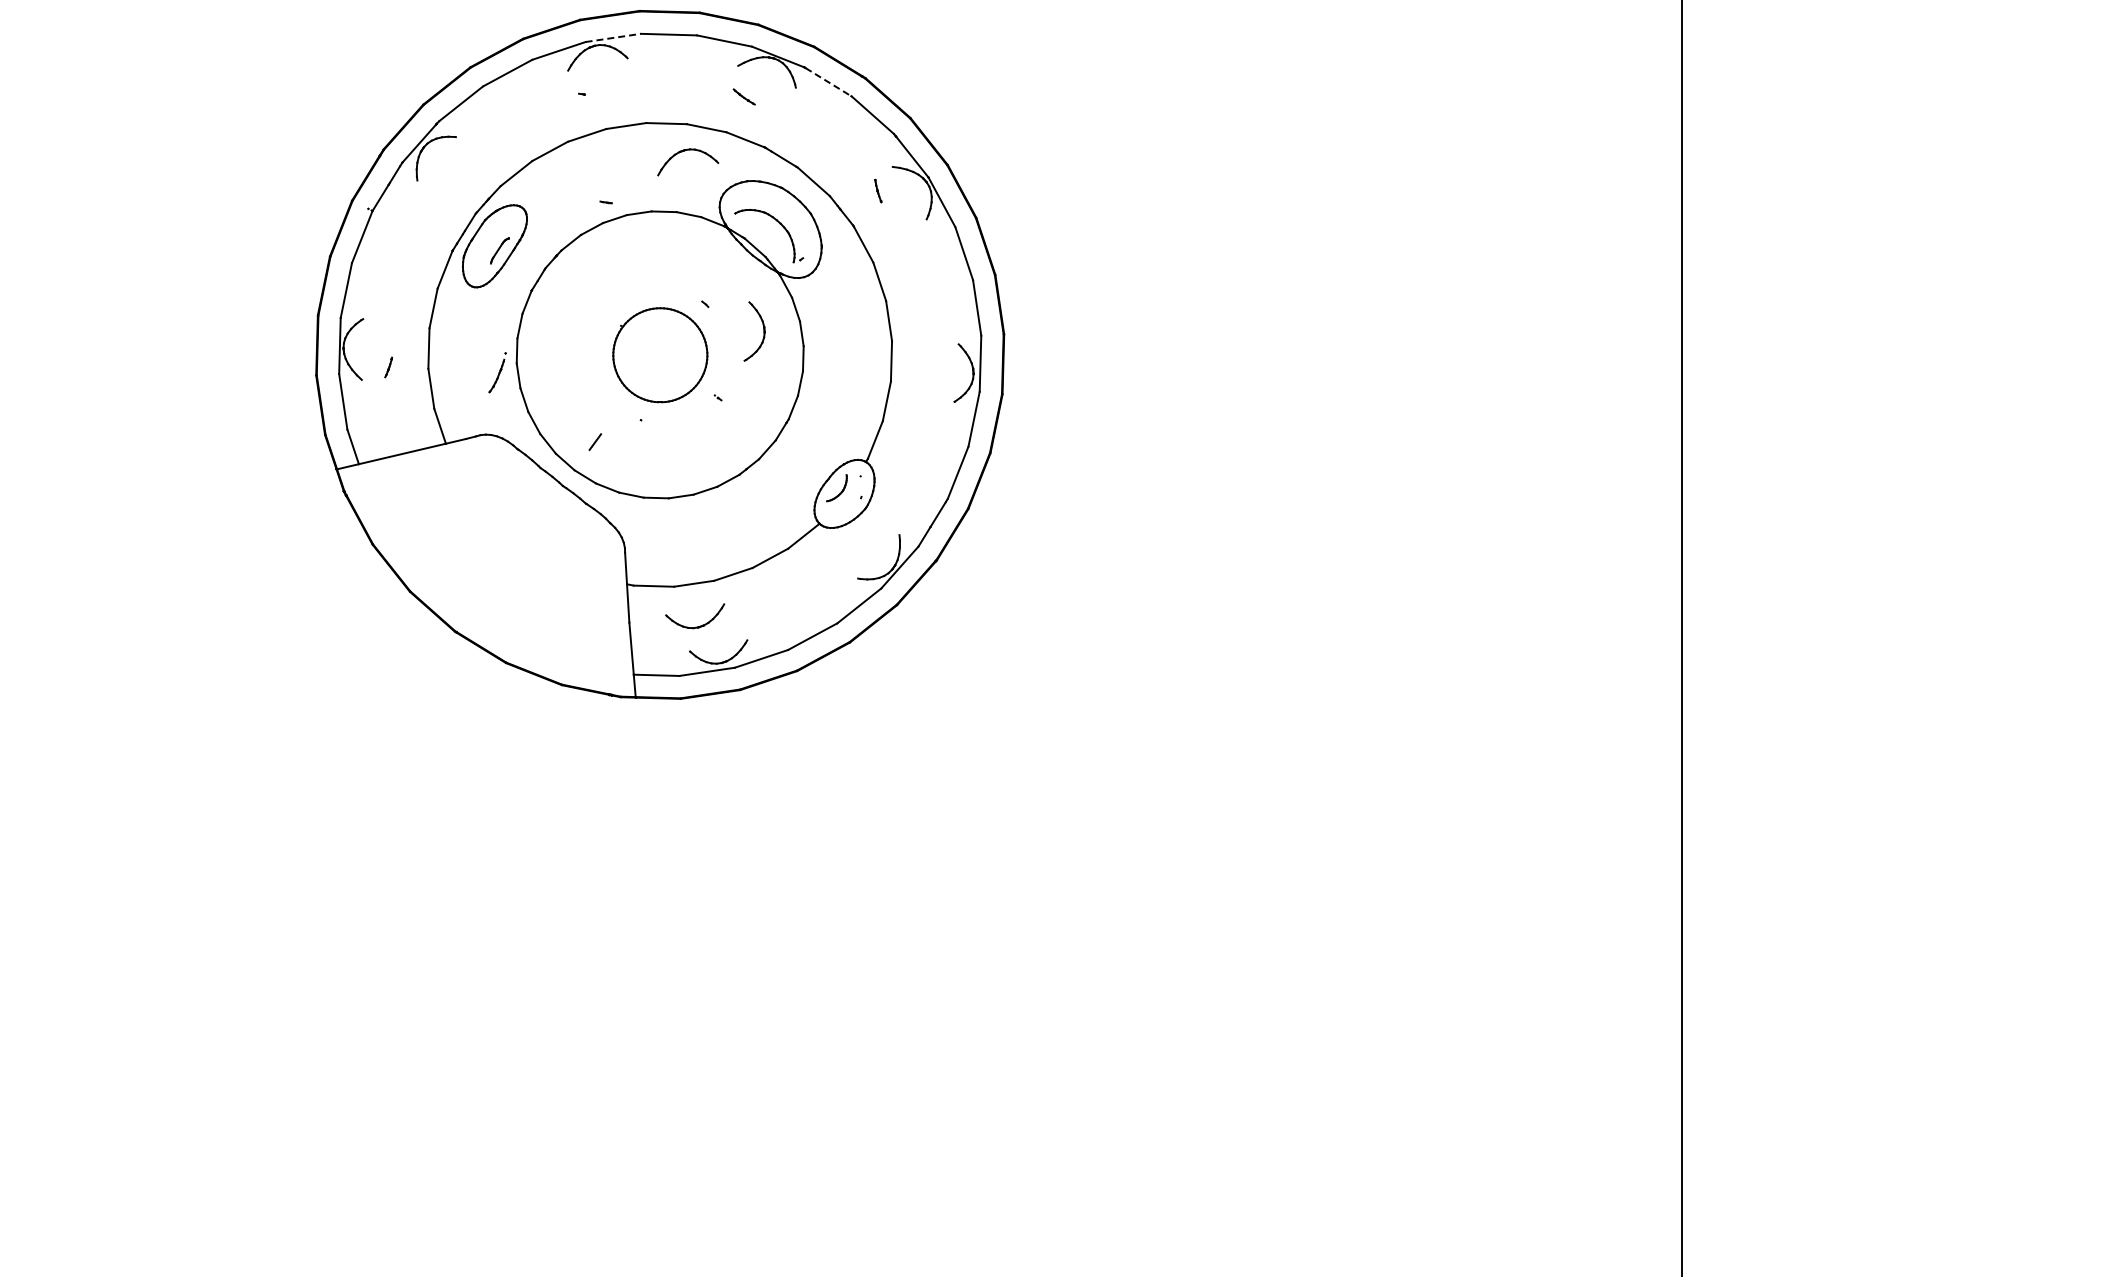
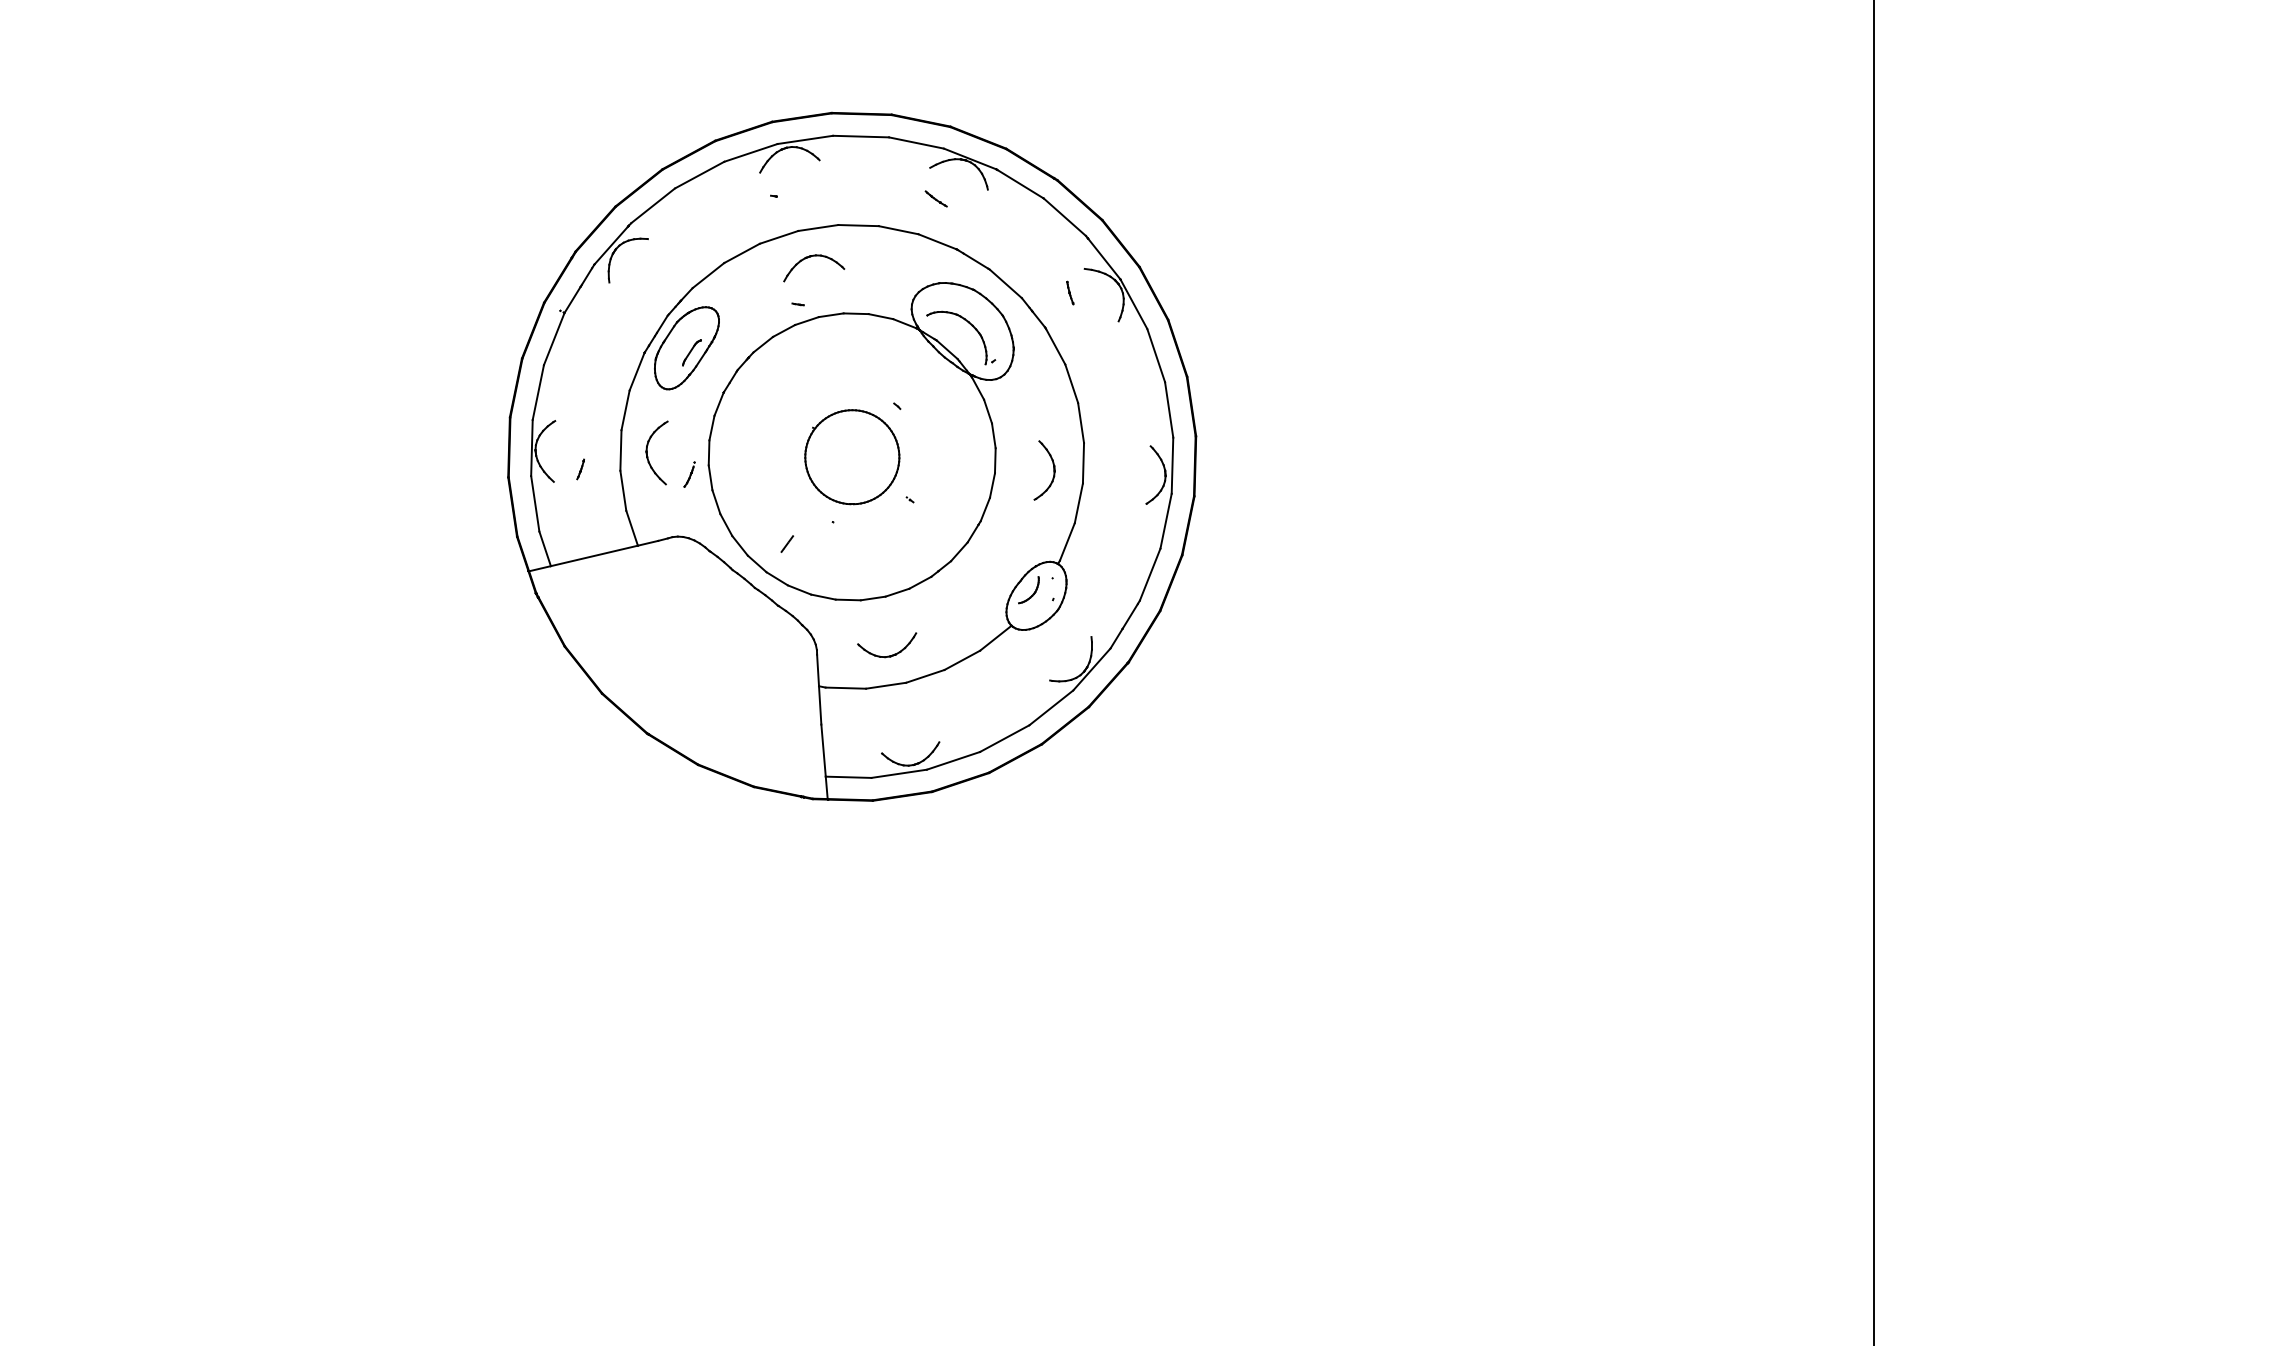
line: (613, 37) -> (805, 139), dashed -> solid
line: (828, 82) -> (1020, 184), dashed -> solid
part: (685, 151) -> (811, 257), moved
part: (763, 331) -> (1053, 470), moved
part: (456, 354) -> (648, 456), added
part: (497, 372) -> (689, 474), size x0.62
part: (695, 626) -> (887, 655), moved

